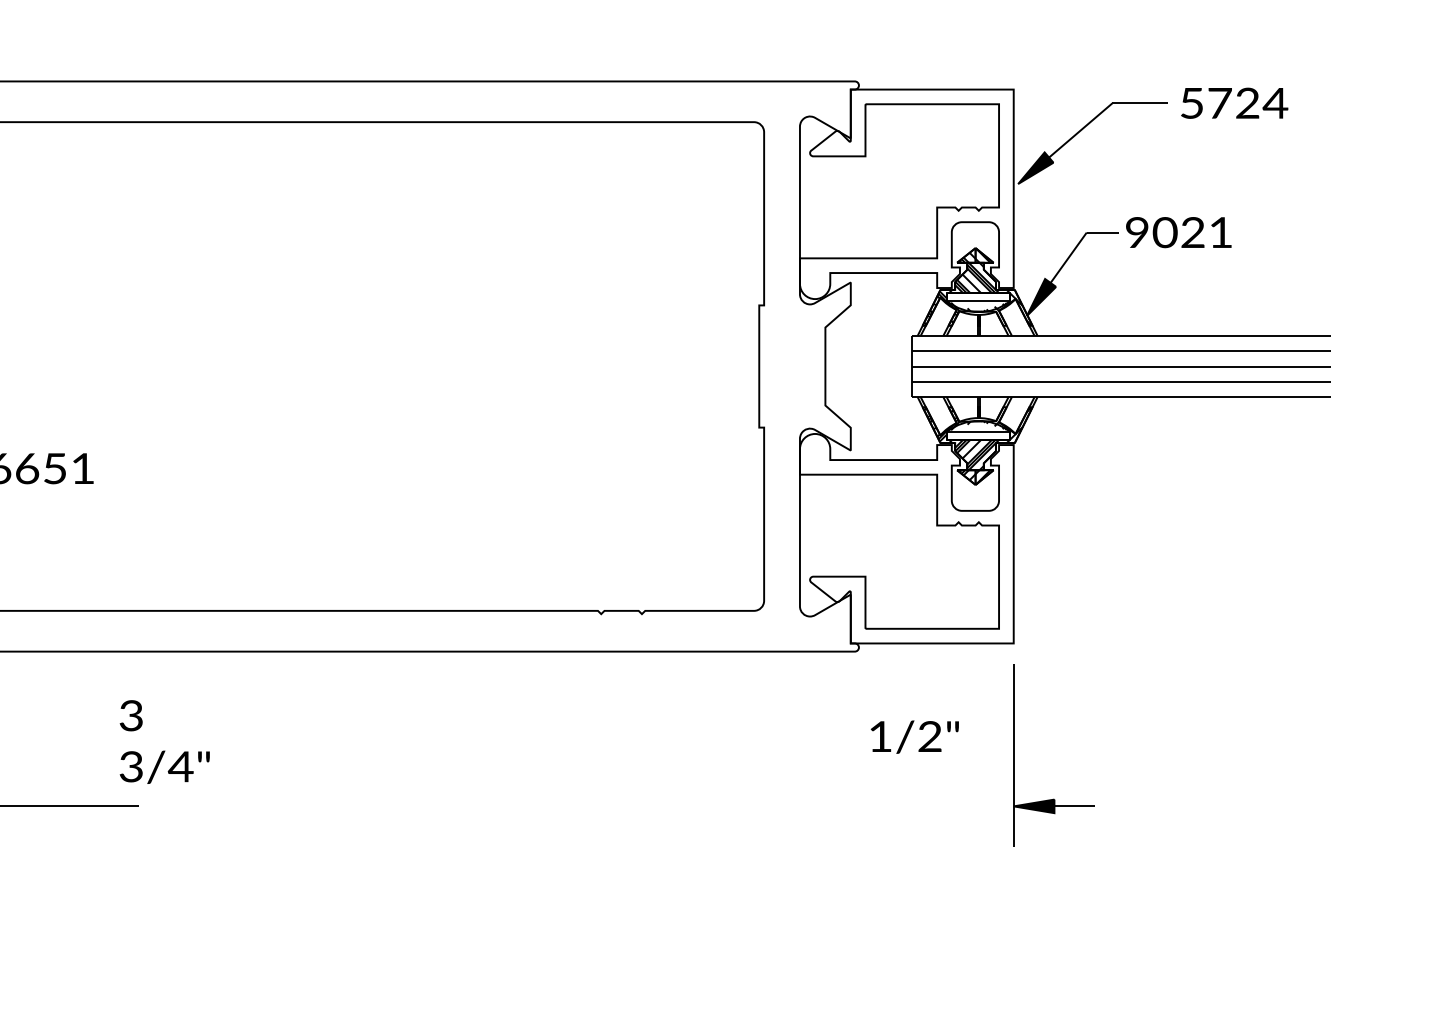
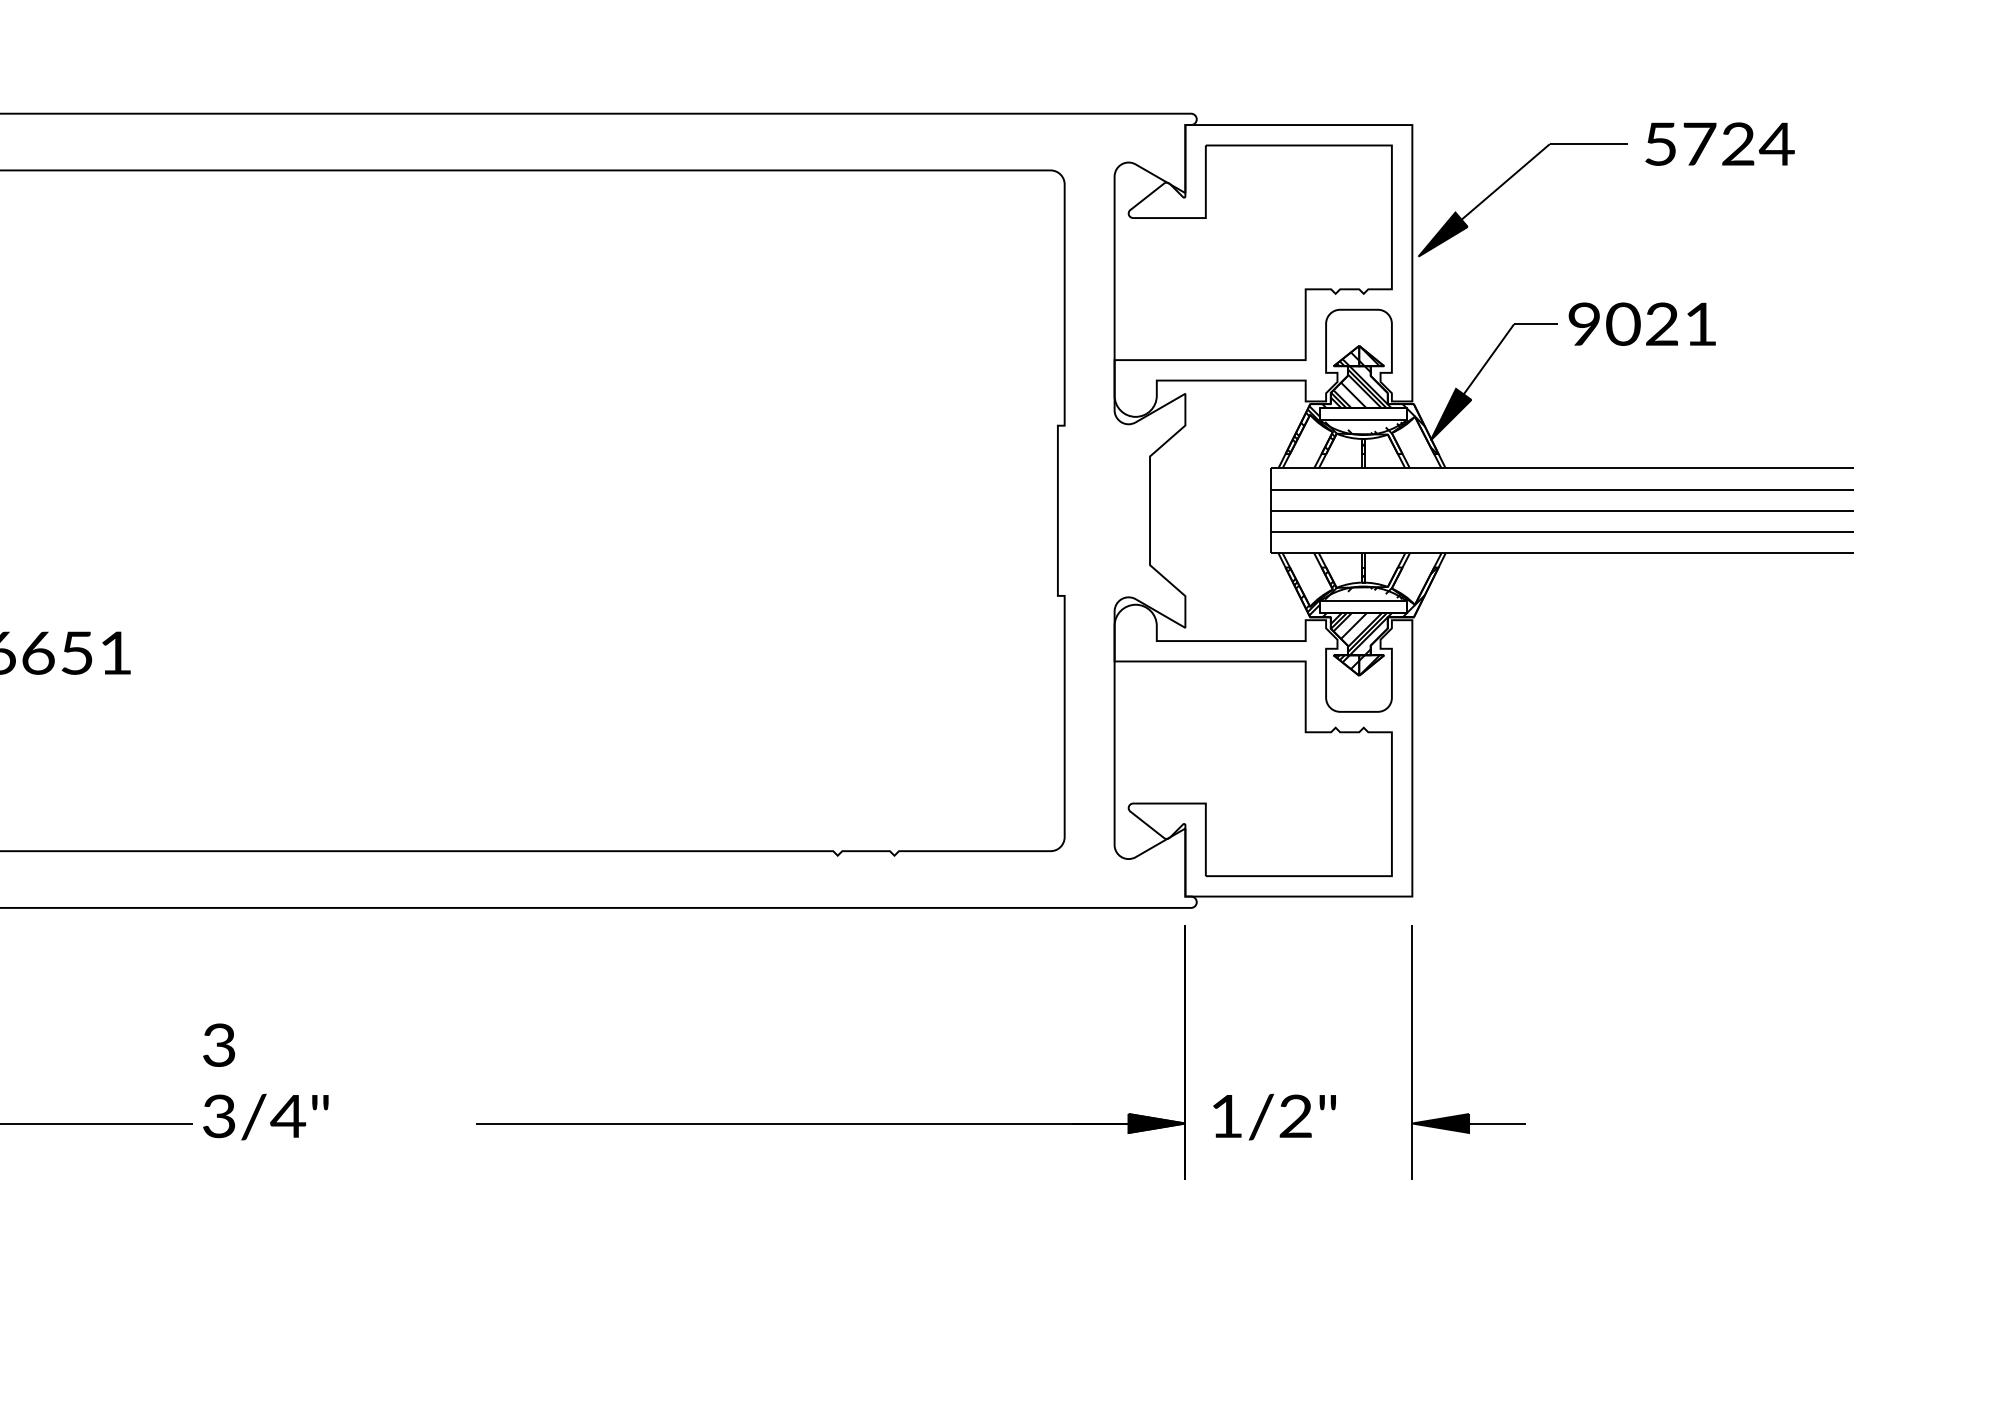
text: (914, 736) -> (1274, 1116), moved
text: (164, 741) -> (265, 1081), moved
part: (596, 806) -> (830, 1123), added

